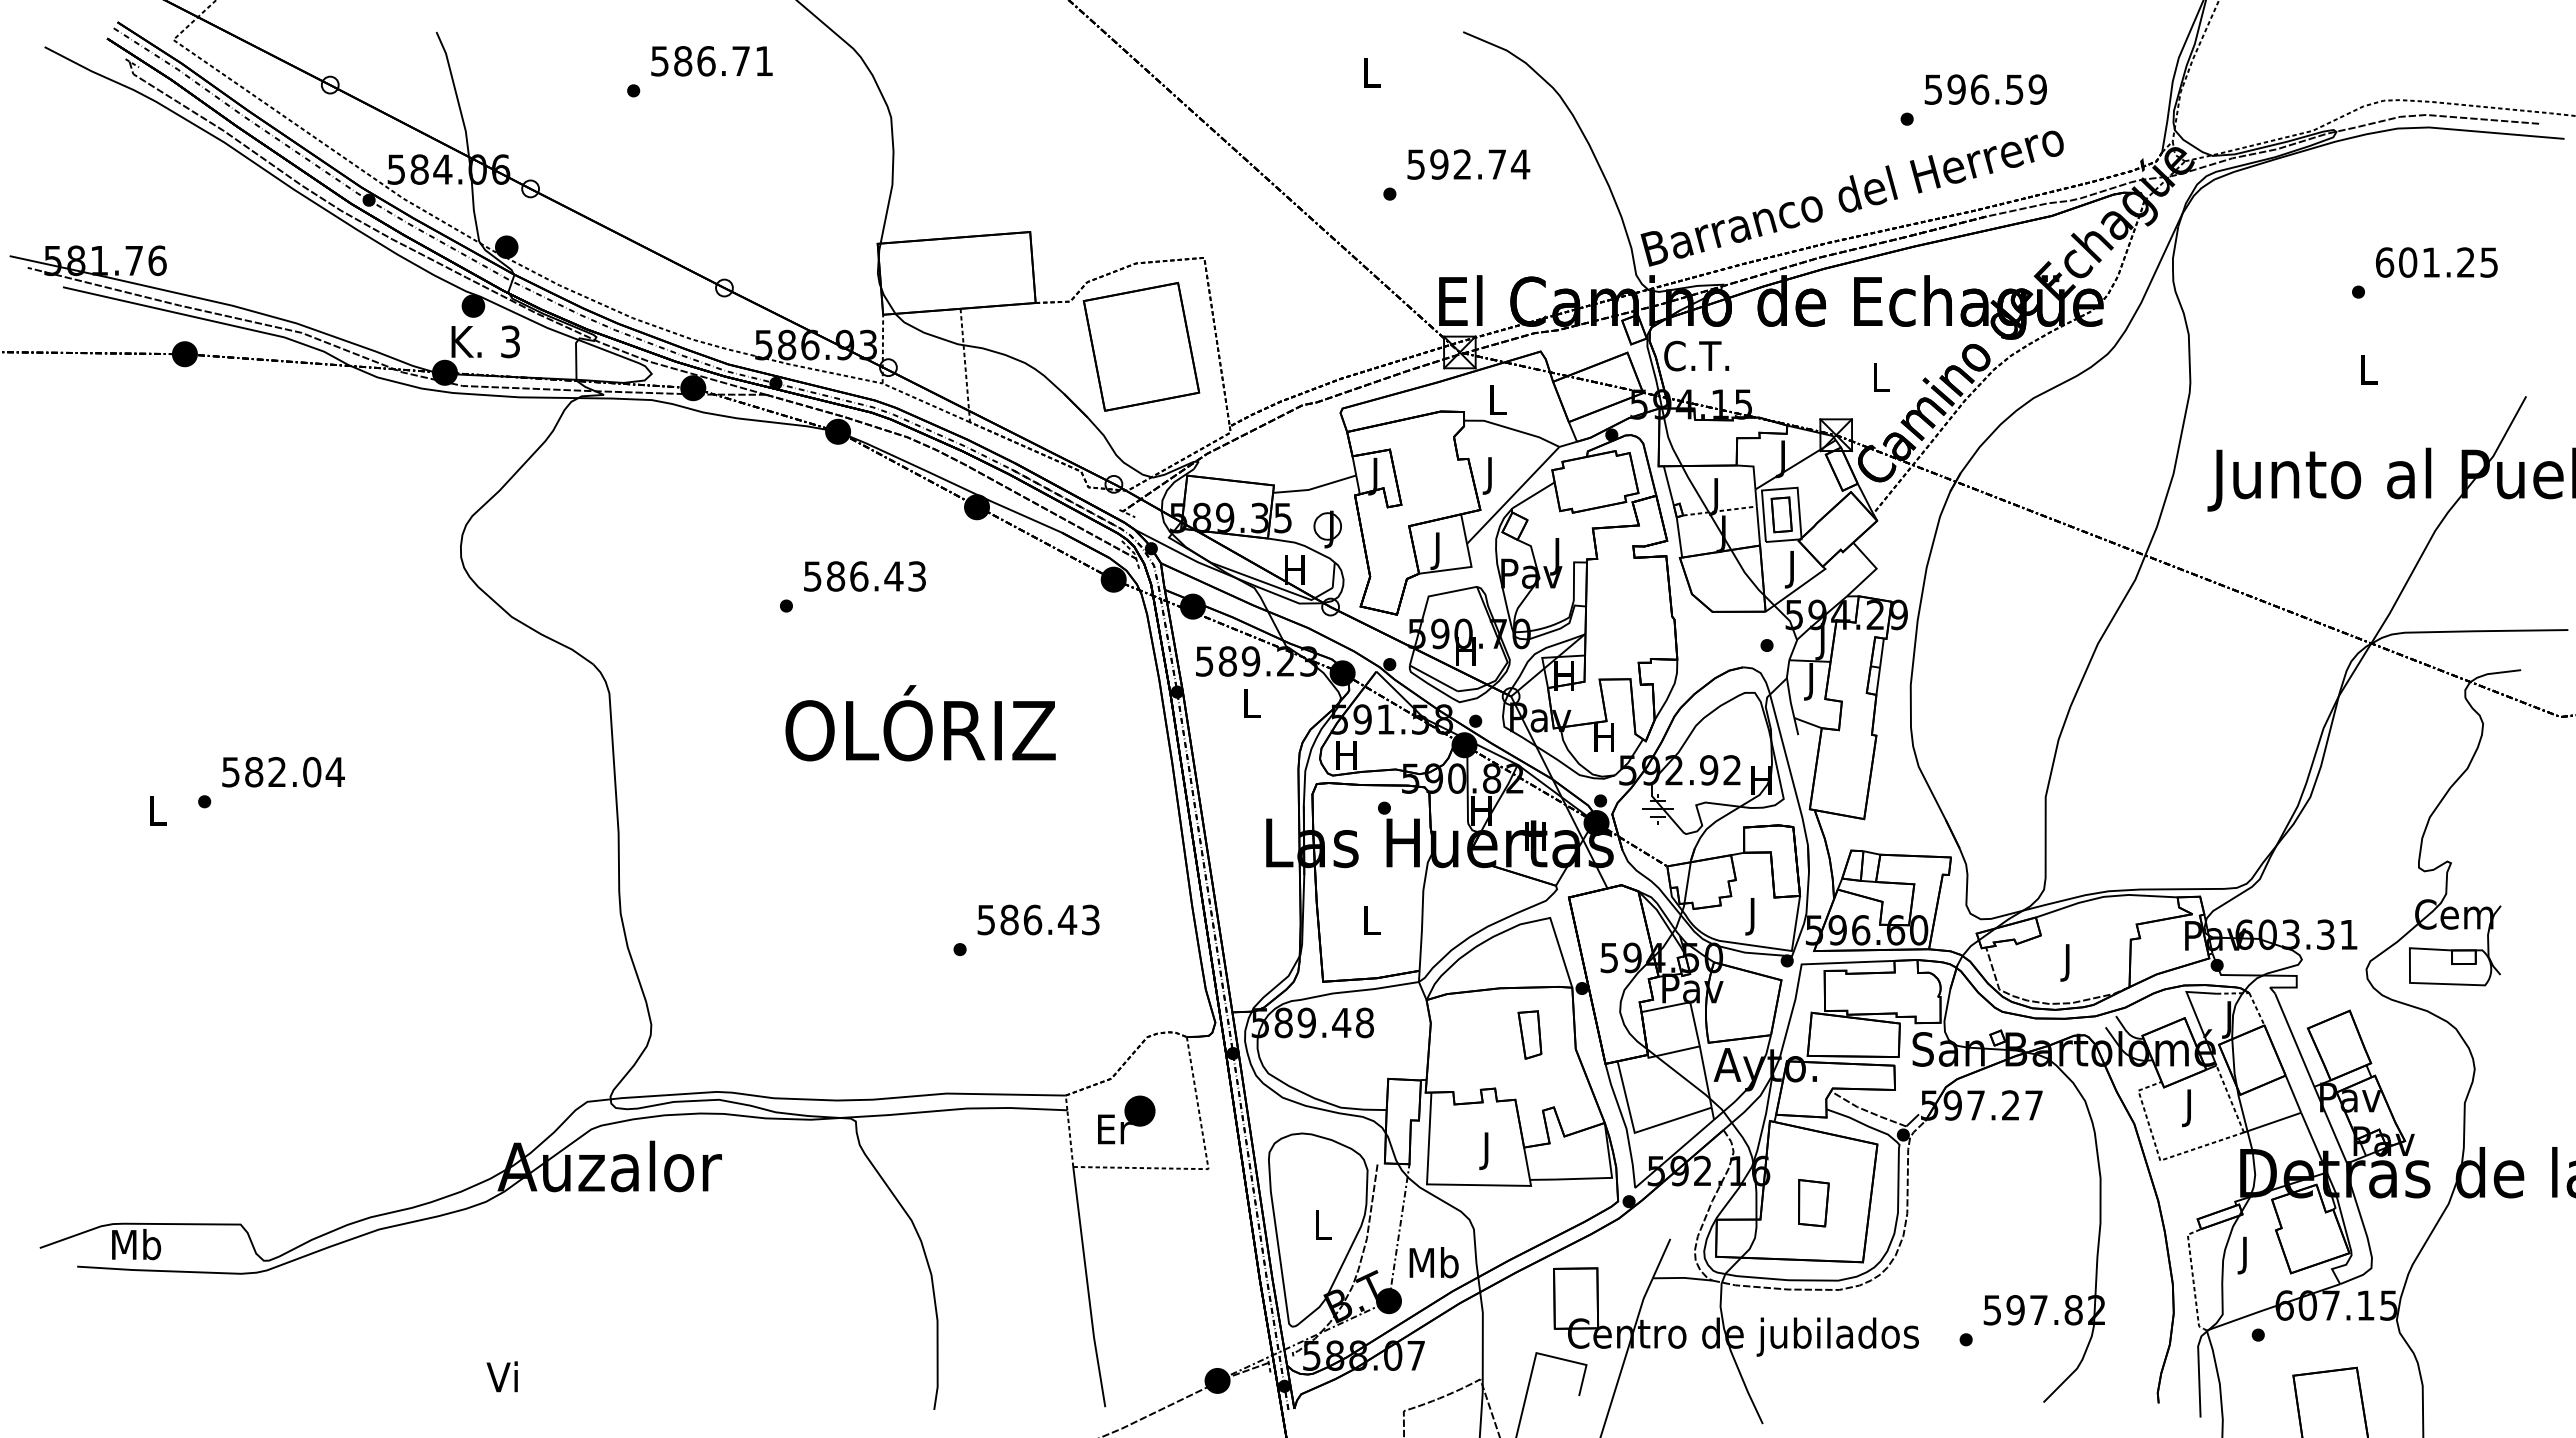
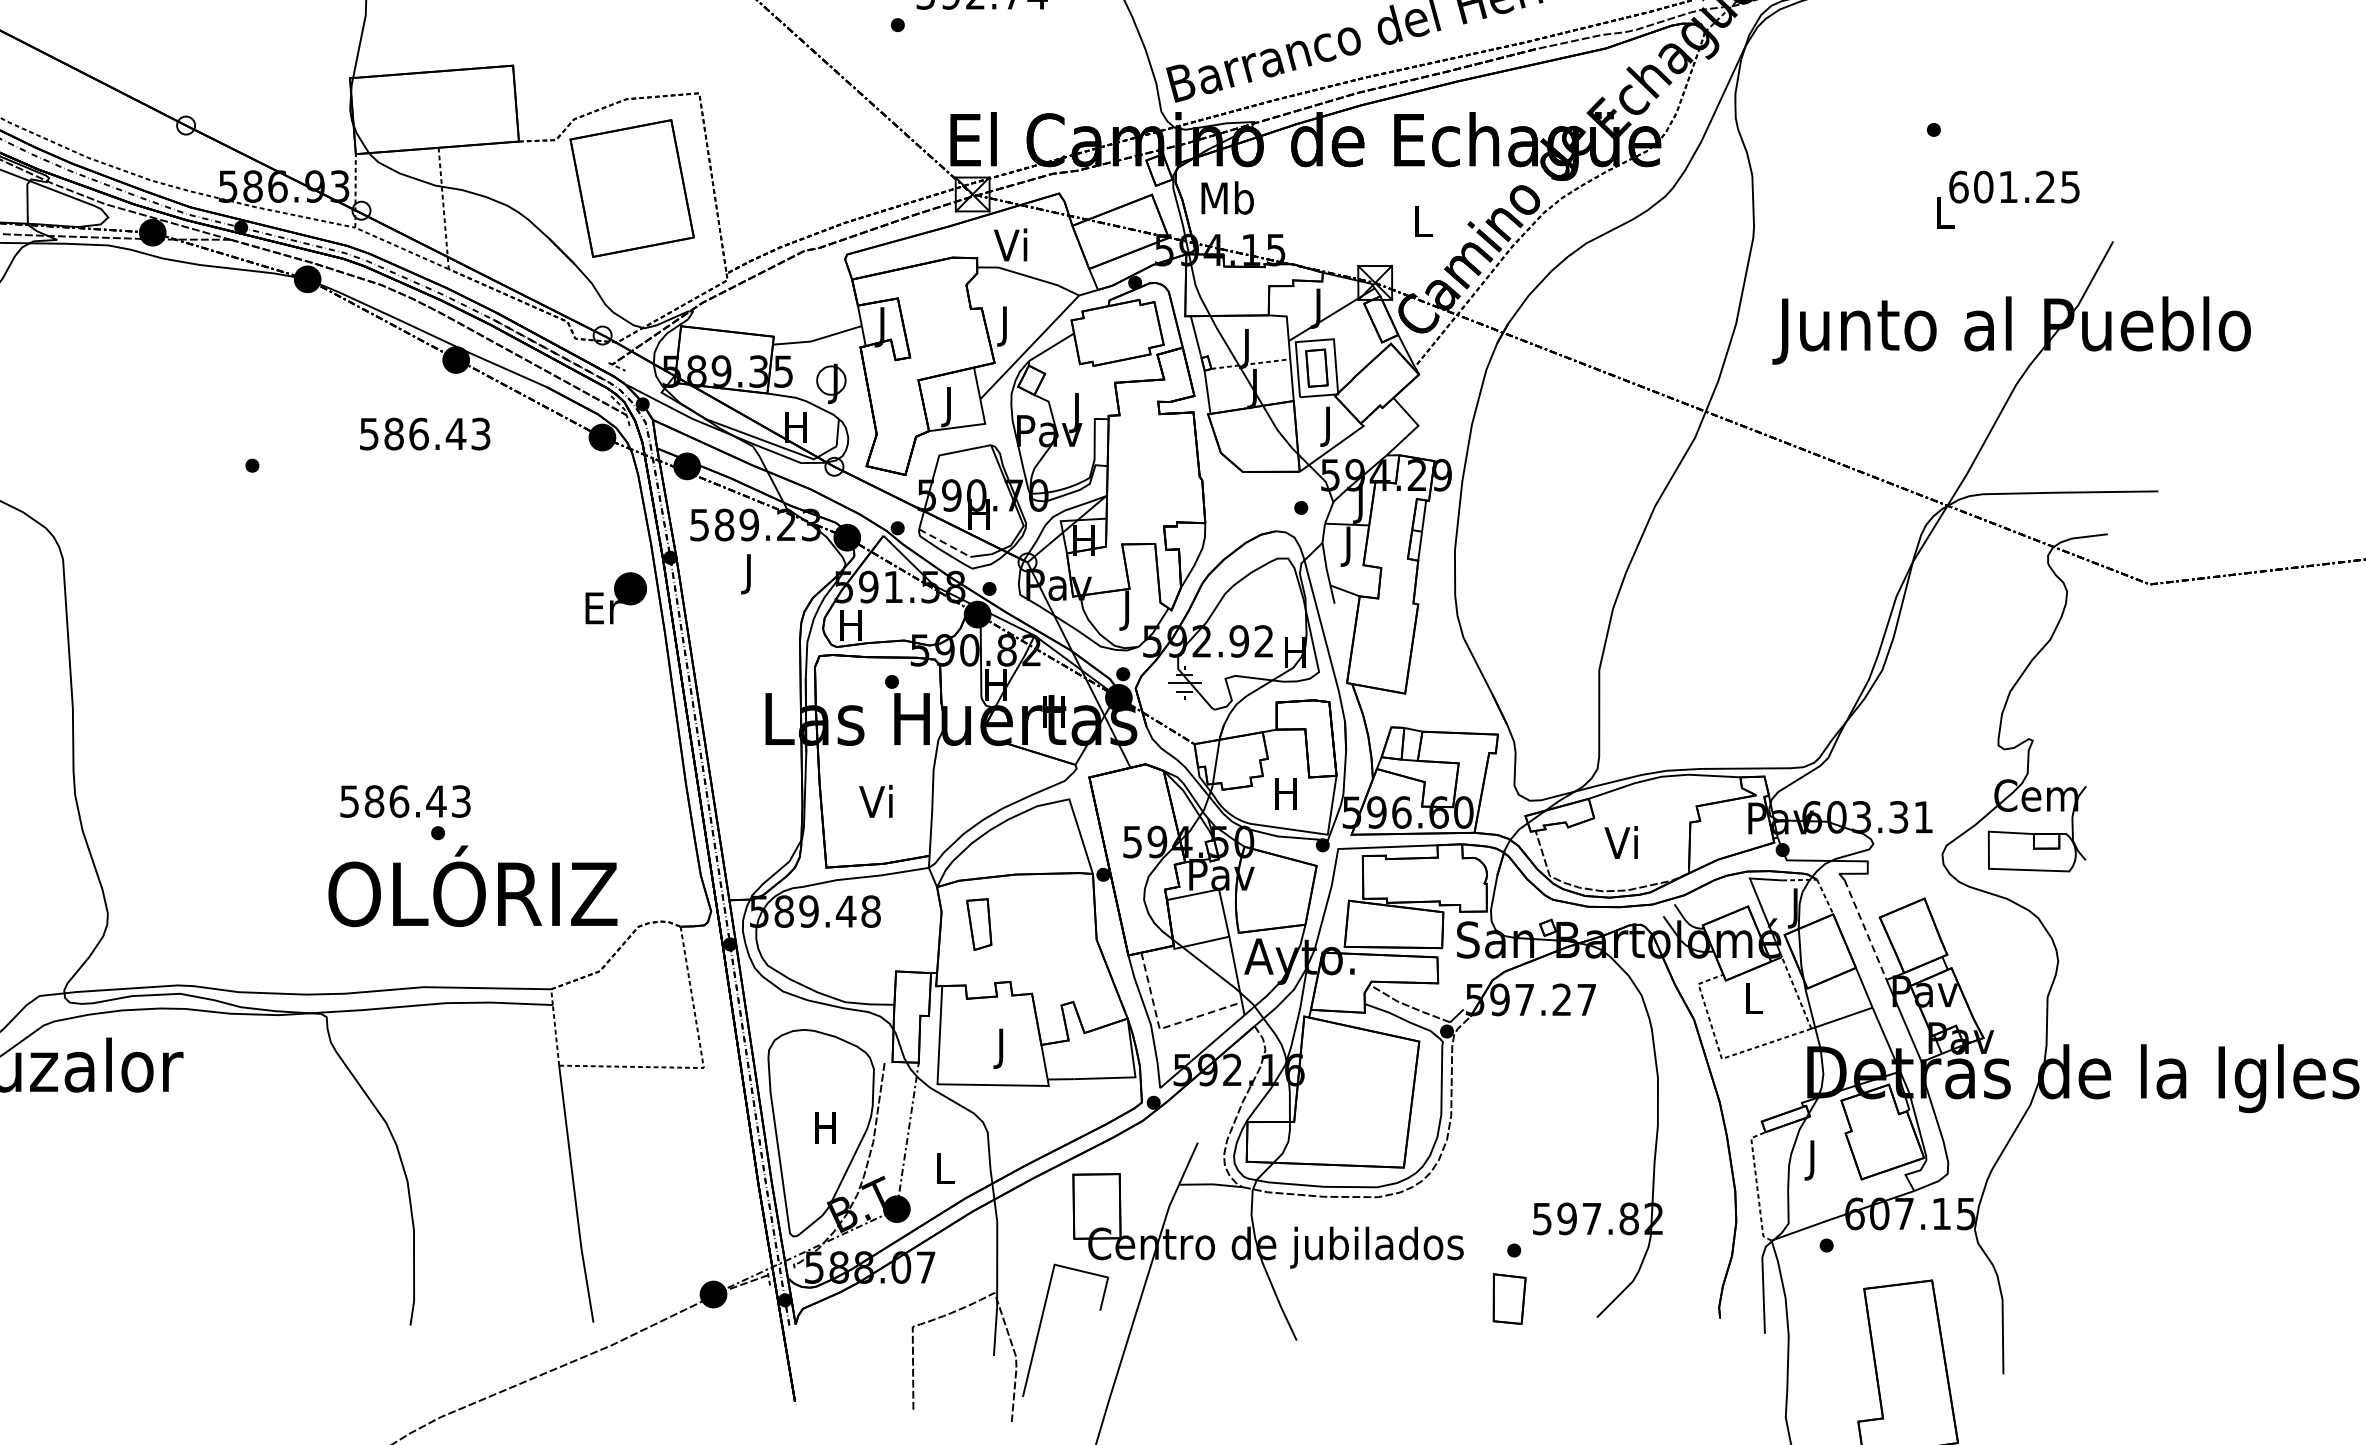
text: (2436, 262) -> (2014, 187), moved
text: (1696, 355) -> (1225, 197), C.T. -> Mb
text: (1494, 399) -> (1009, 244), L -> Vi
text: (864, 576) -> (424, 434), moved
line: (1434, 678) -> (945, 543), solid -> dashed
text: (1251, 707) -> (749, 574), L -> J
text: (920, 723) -> (472, 886), moved
text: (1603, 741) -> (1126, 610), H -> J
text: (1752, 916) -> (1285, 797), J -> H
text: (1038, 919) -> (405, 800), moved
text: (1368, 919) -> (874, 800), L -> Vi
text: (2065, 961) -> (1620, 845), J -> Vi
part: (1529, 1034) -> (978, 923), moved
line: (2294, 1040) -> (1865, 930), solid -> dashed
text: (2190, 1108) -> (1754, 1003), J -> L
part: (1126, 1119) -> (616, 597), moved
line: (1637, 1131) -> (1162, 1027), solid -> dashed
part: (1813, 1203) -> (1509, 1299), moved
text: (1321, 1224) -> (824, 1127), L -> H
text: (1433, 1262) -> (944, 1167), Mb -> L

